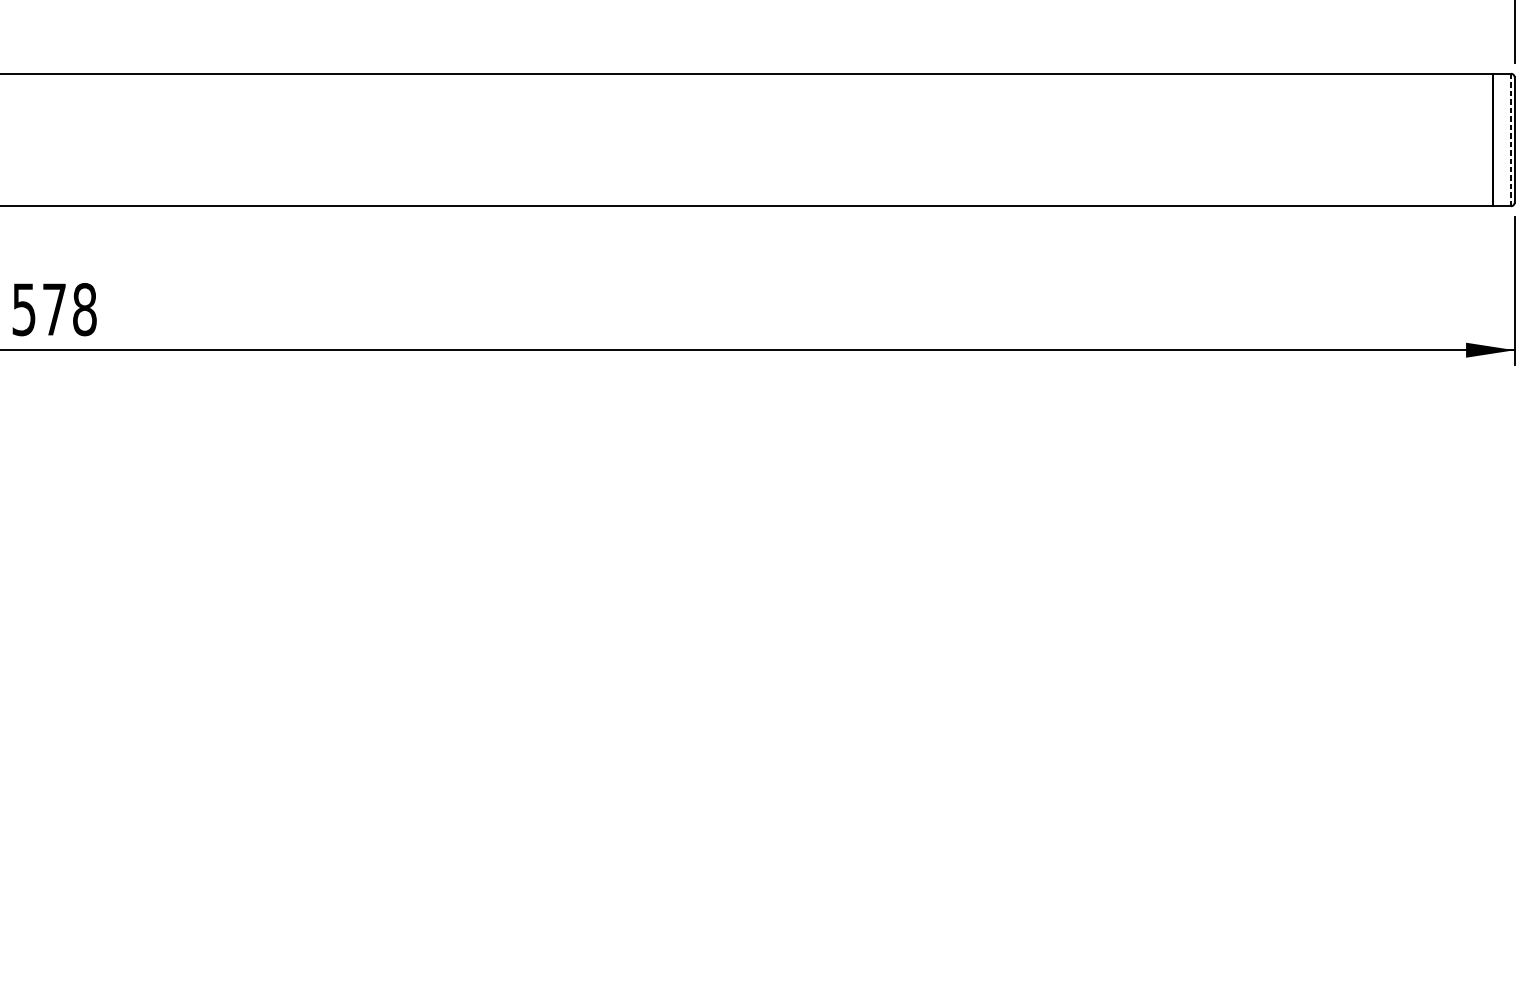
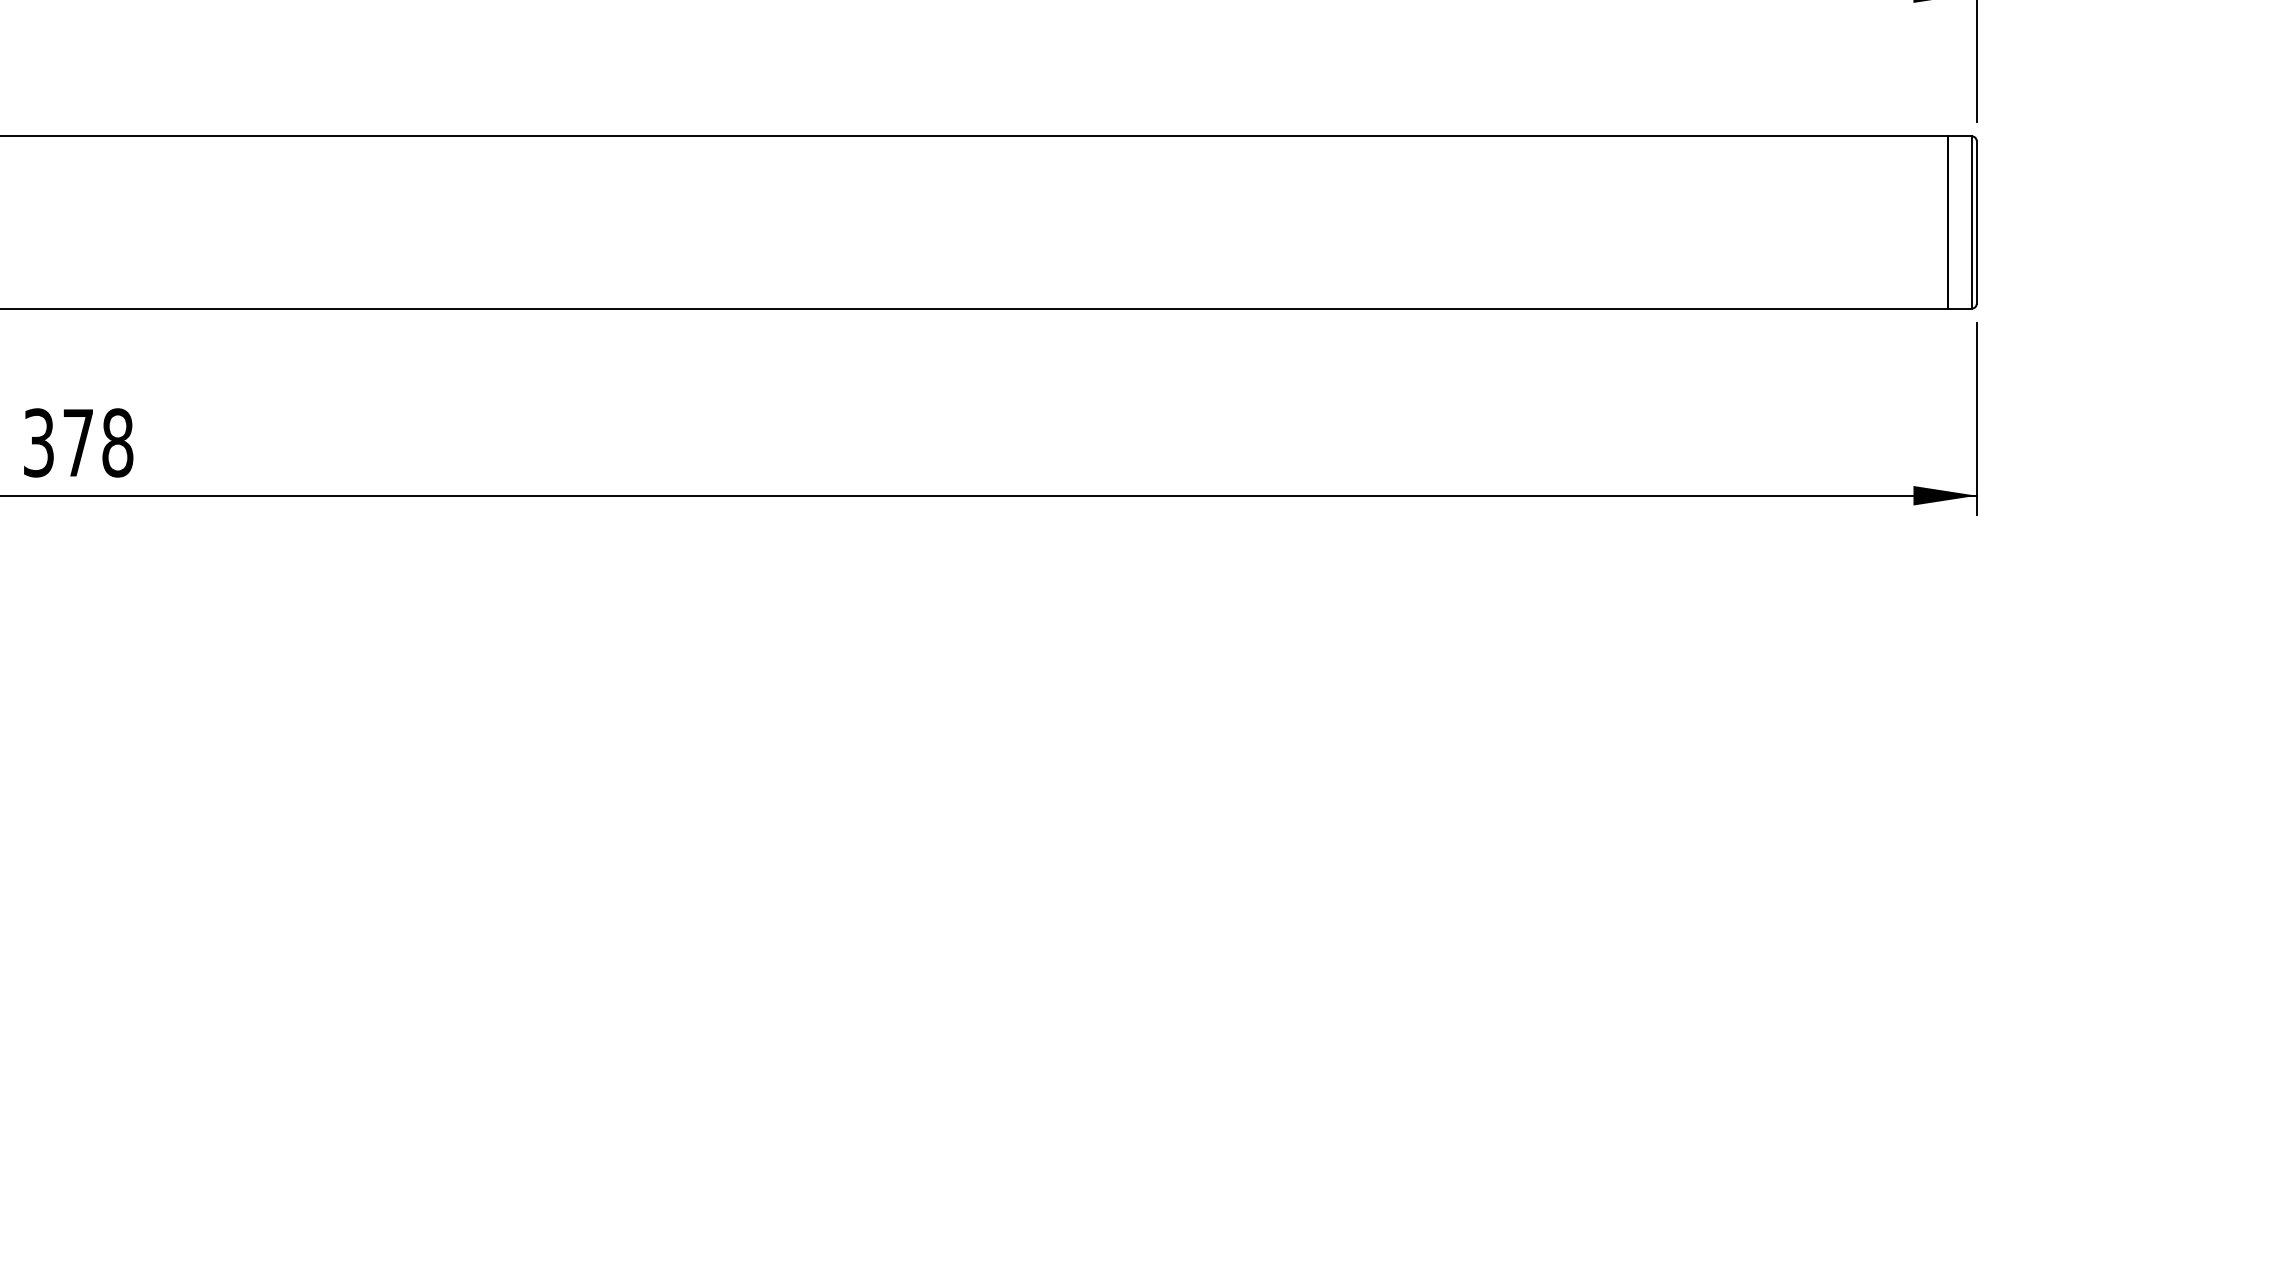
line: (1510, 139) -> (1971, 221), dashed -> solid
text: (23, 309) -> (38, 442), 578 -> 378

